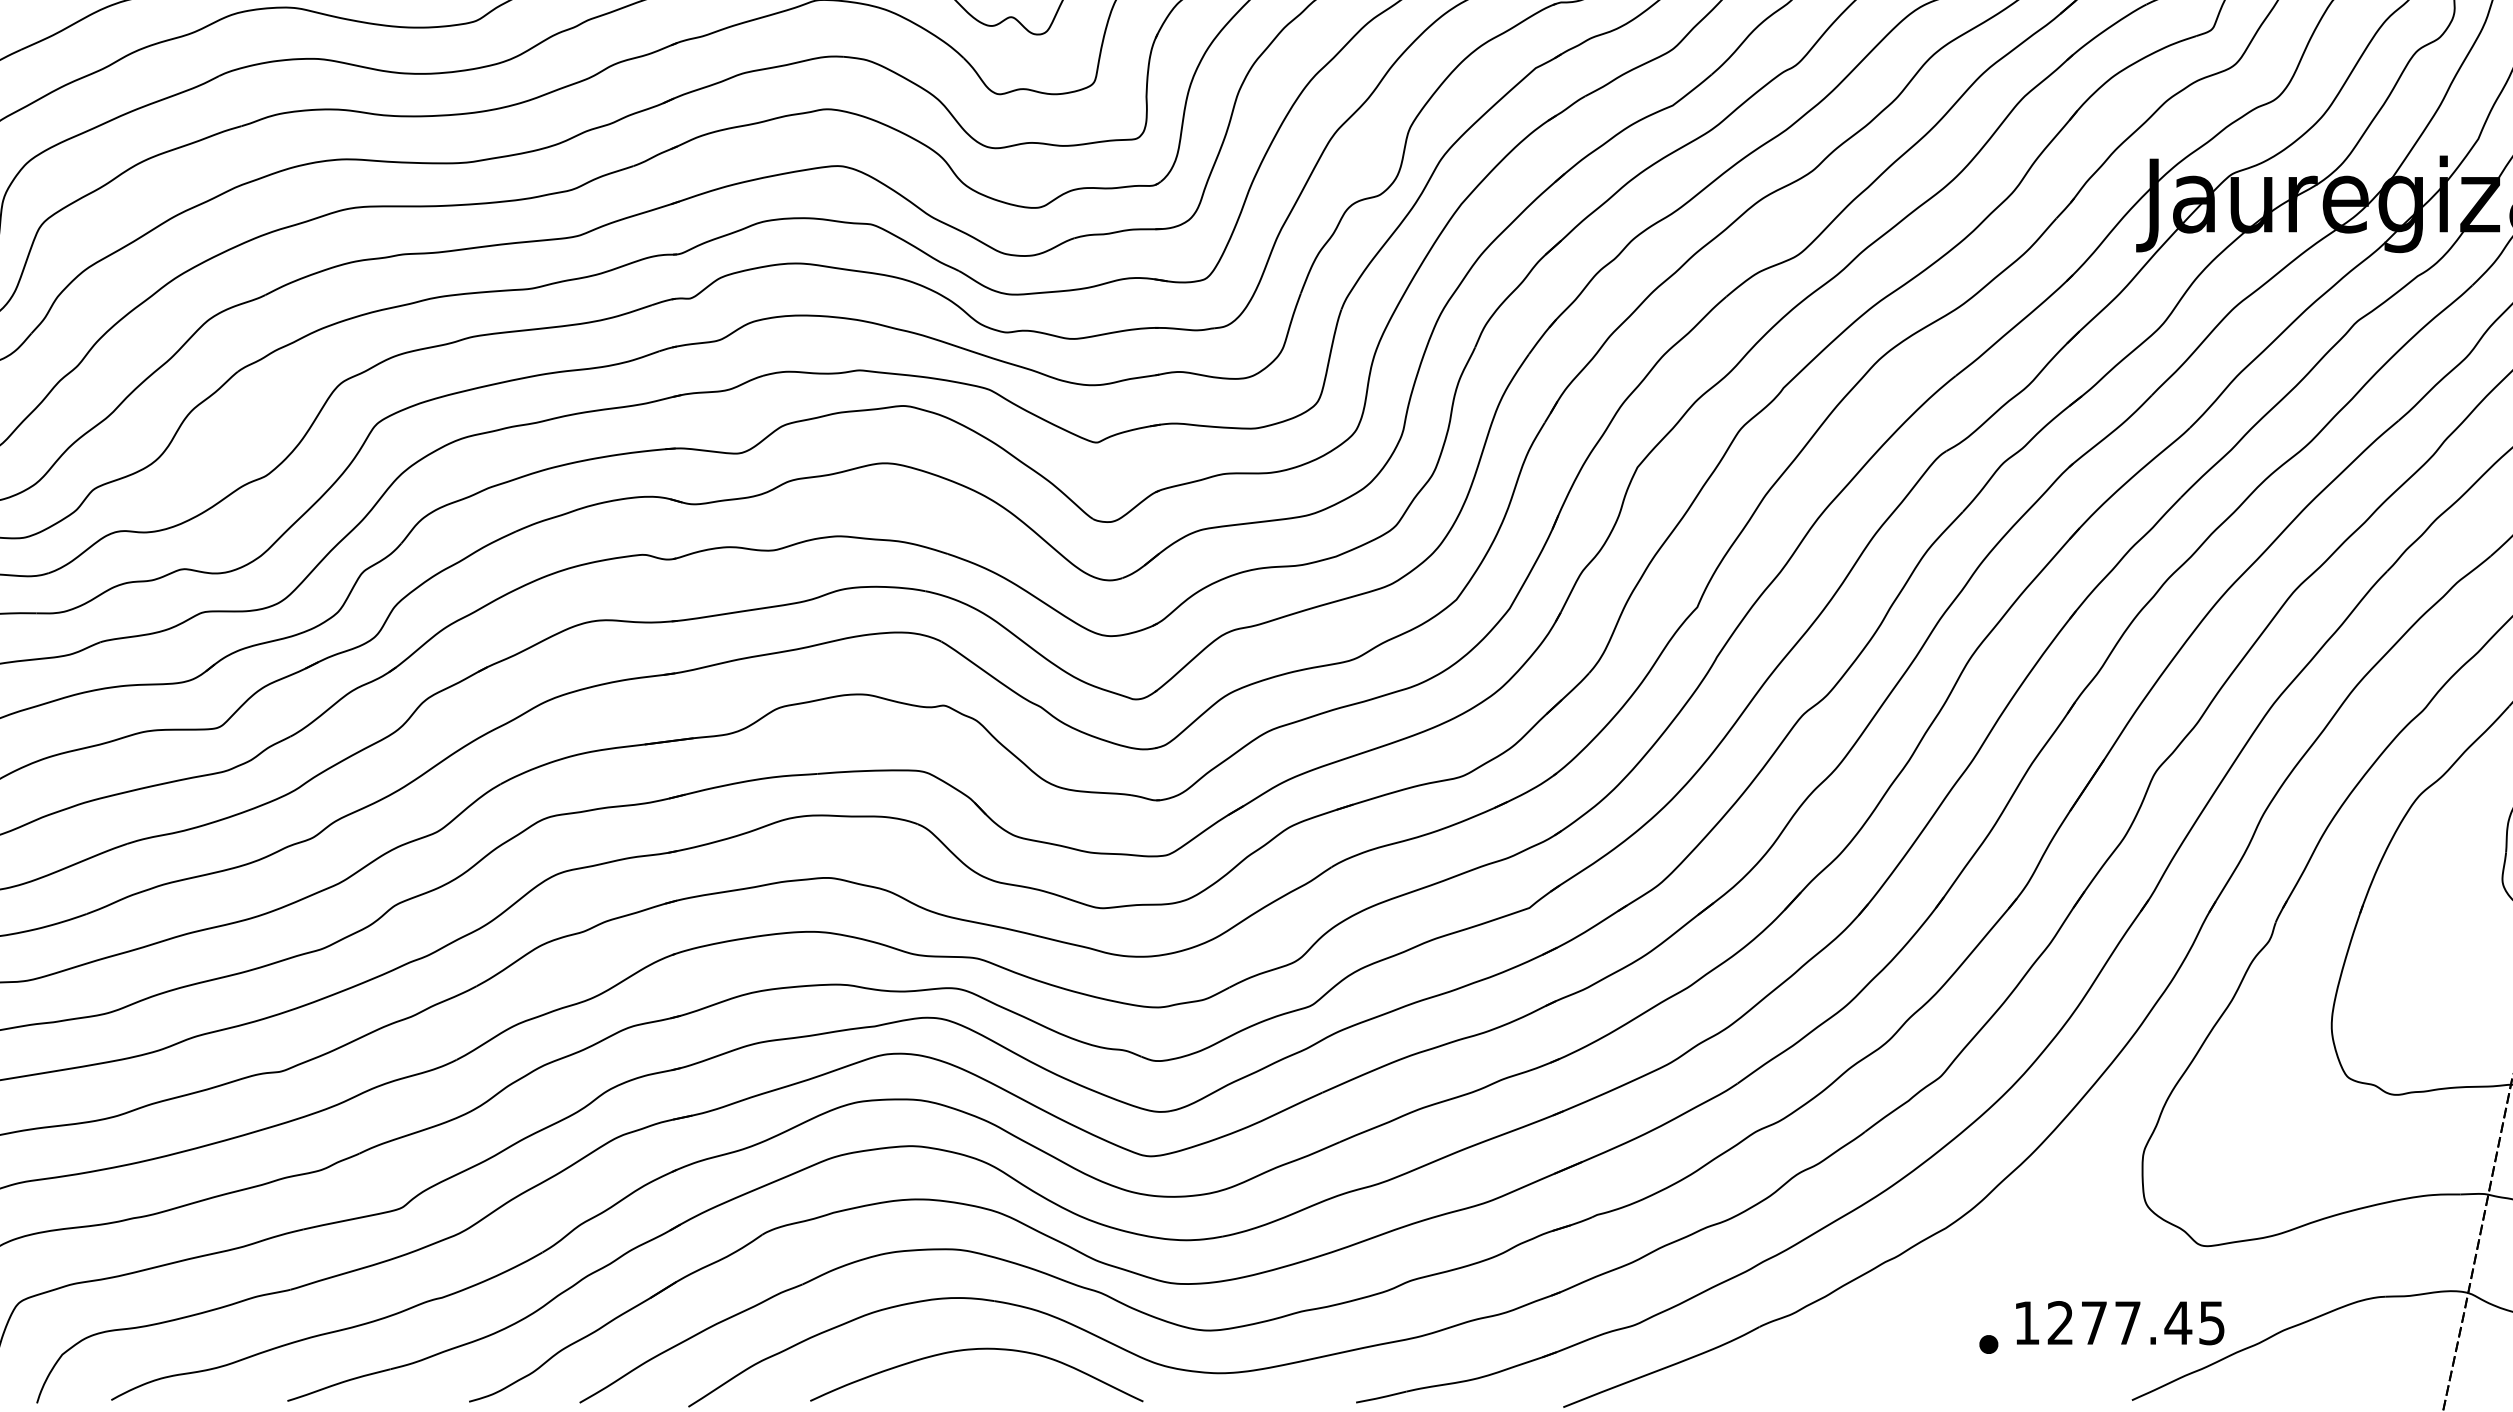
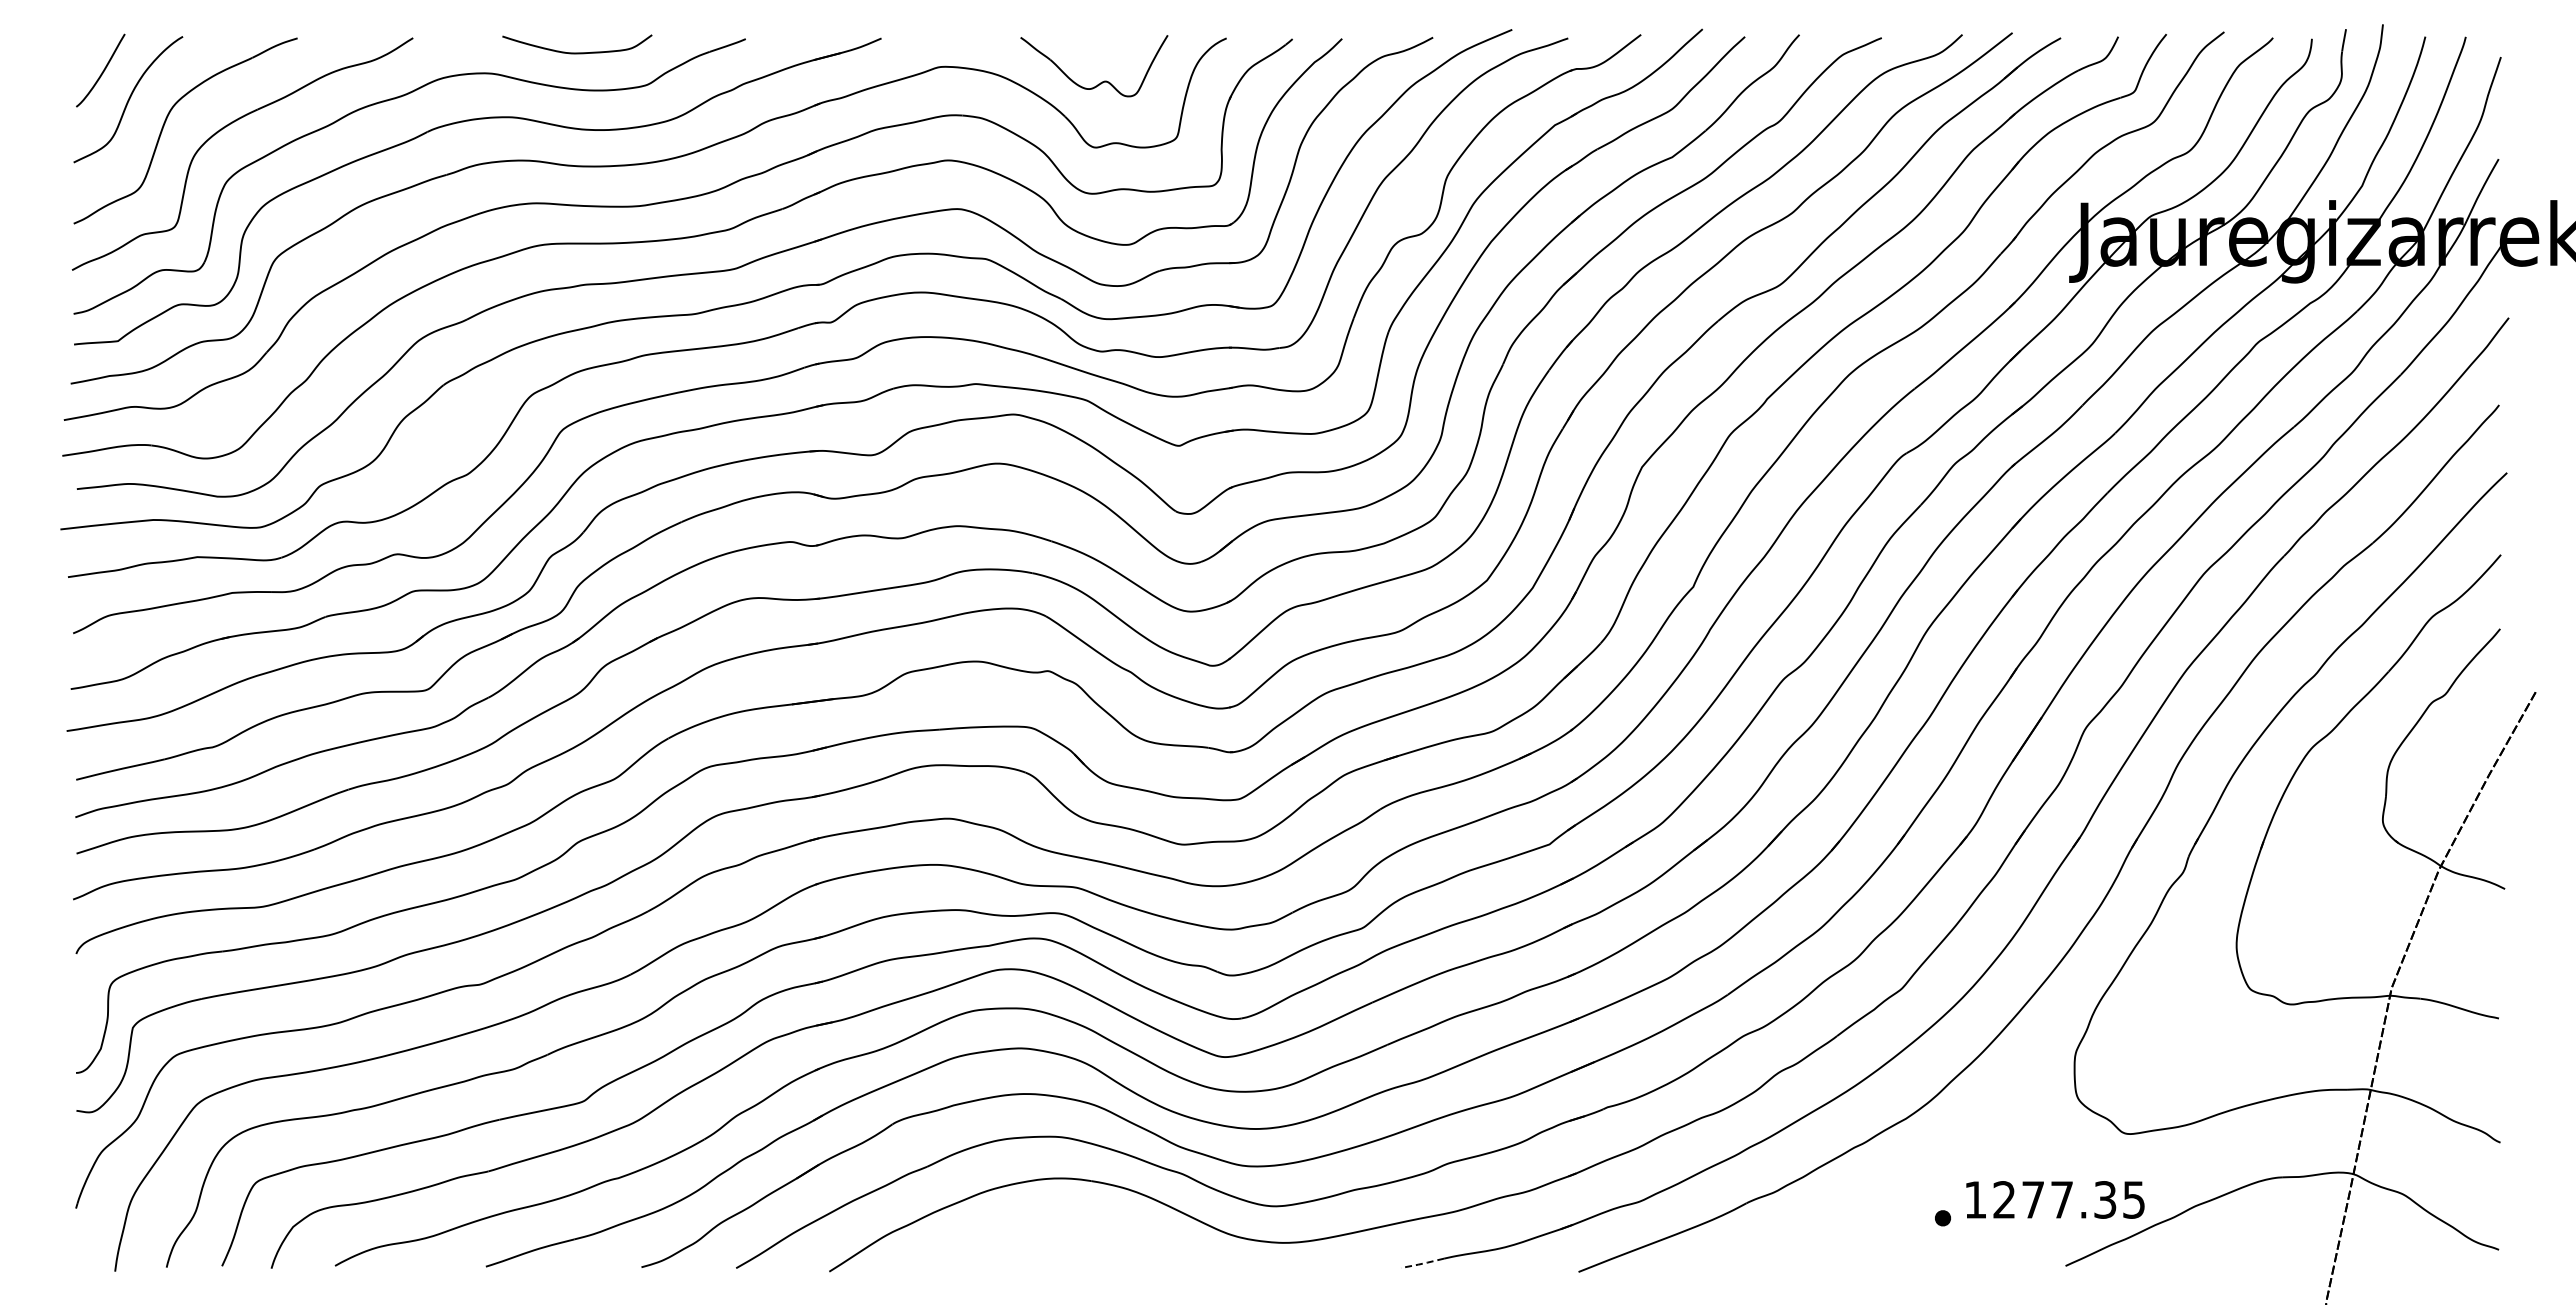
text: (2178, 1322) -> (2105, 1199), 1277.45 -> 1277.35
curve: (975, 1350) -> (1075, 1223), removed
line: (1381, 1397) -> (1422, 1263), solid -> dashed

